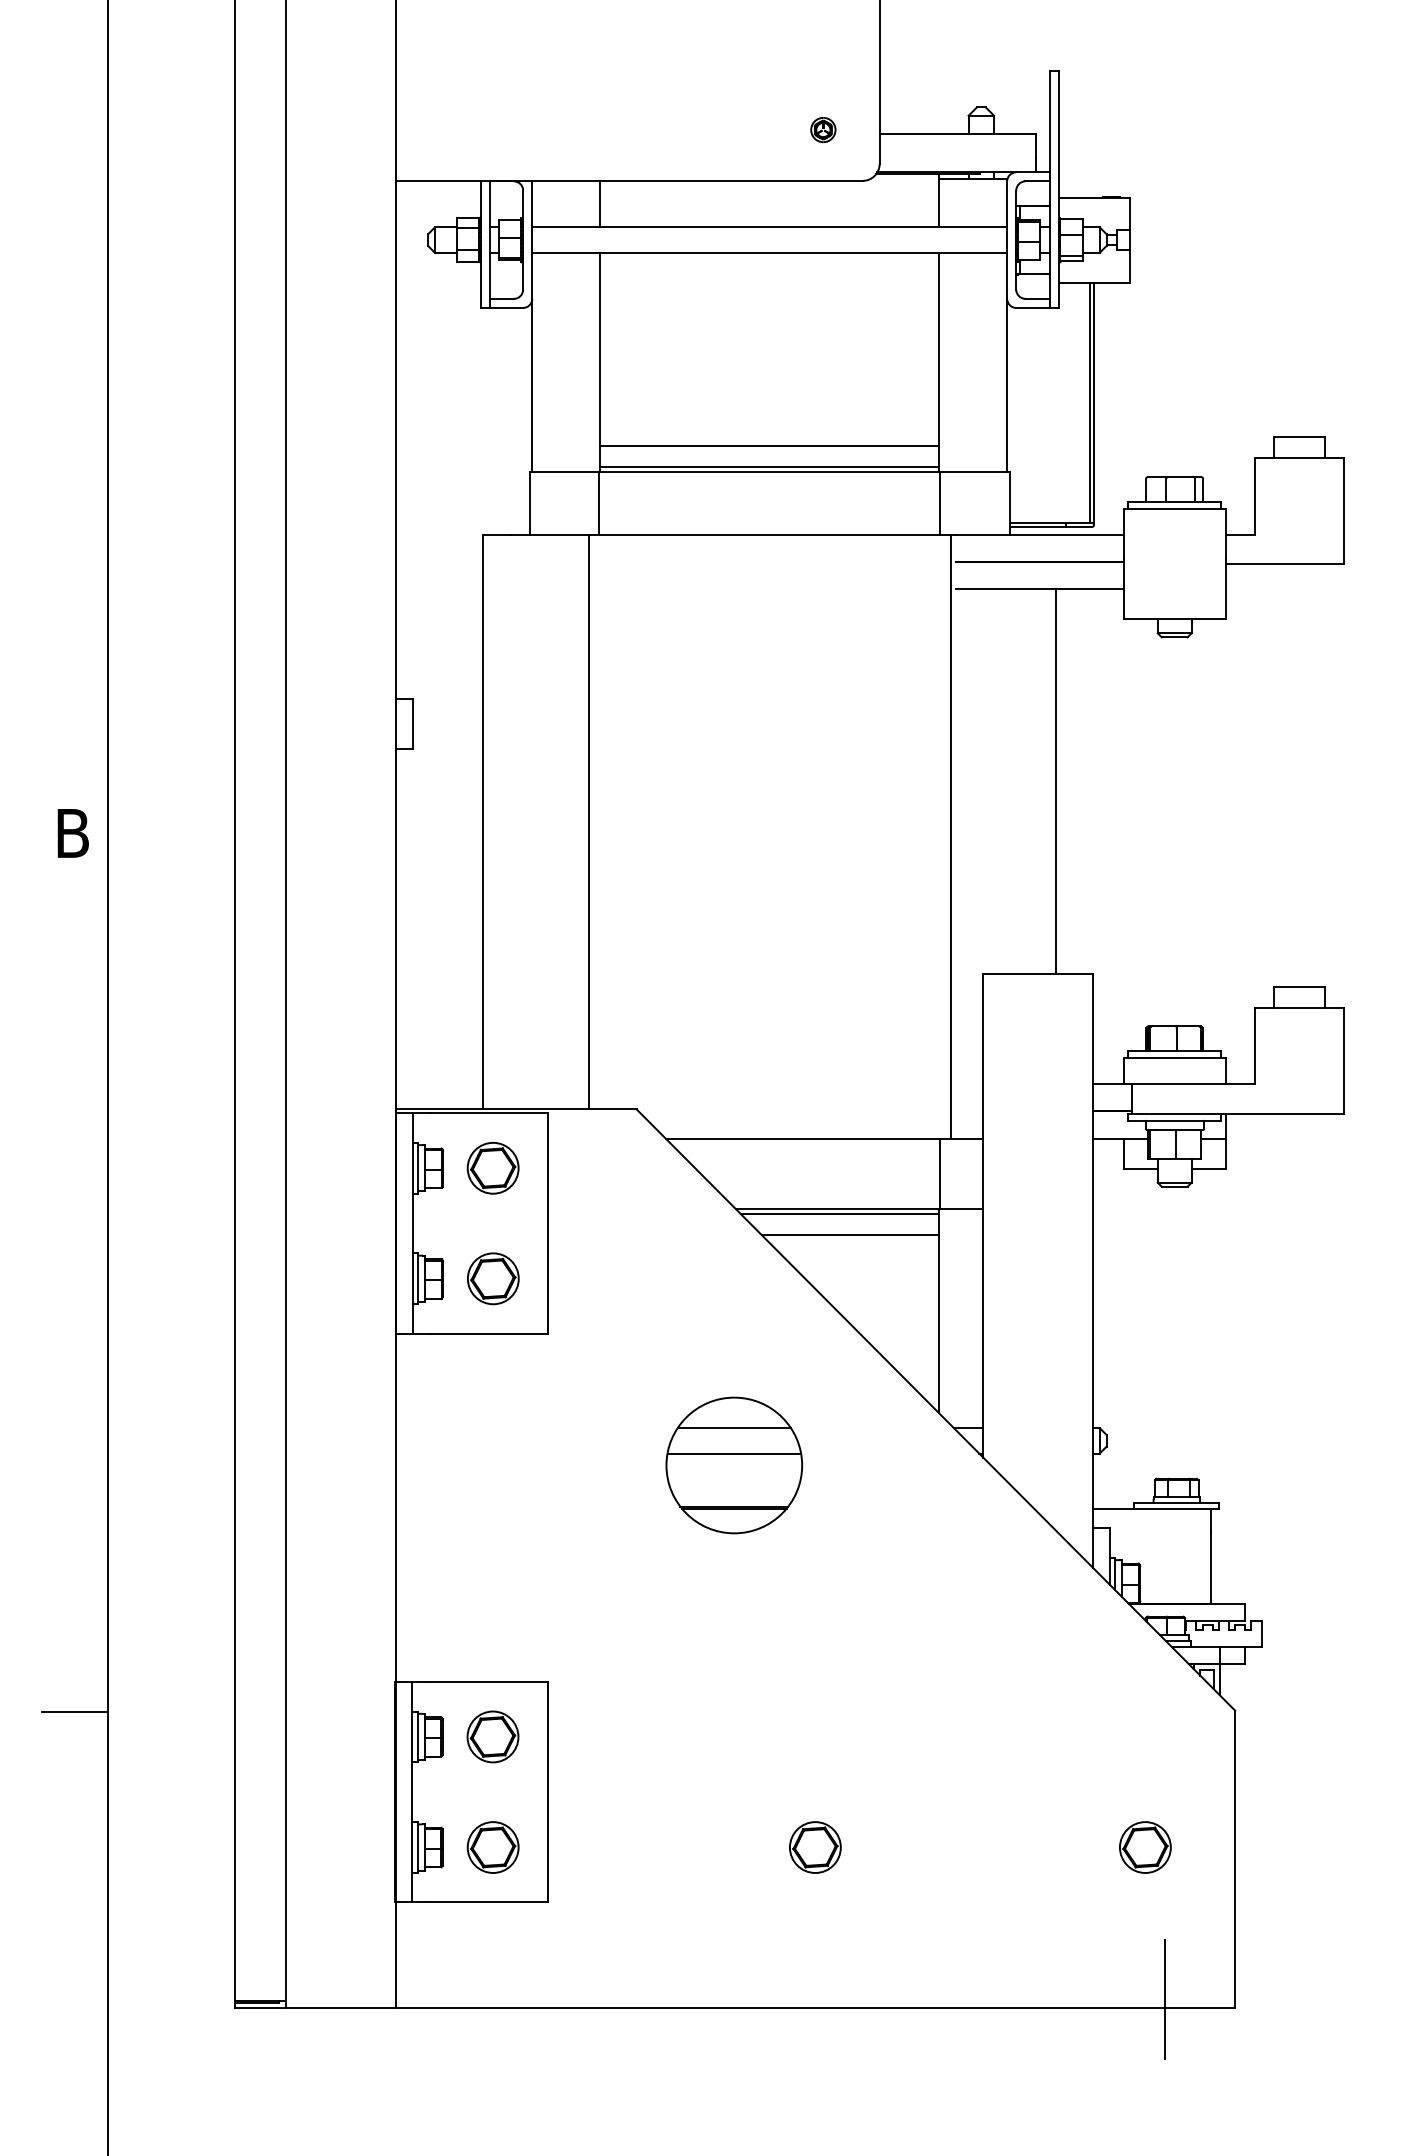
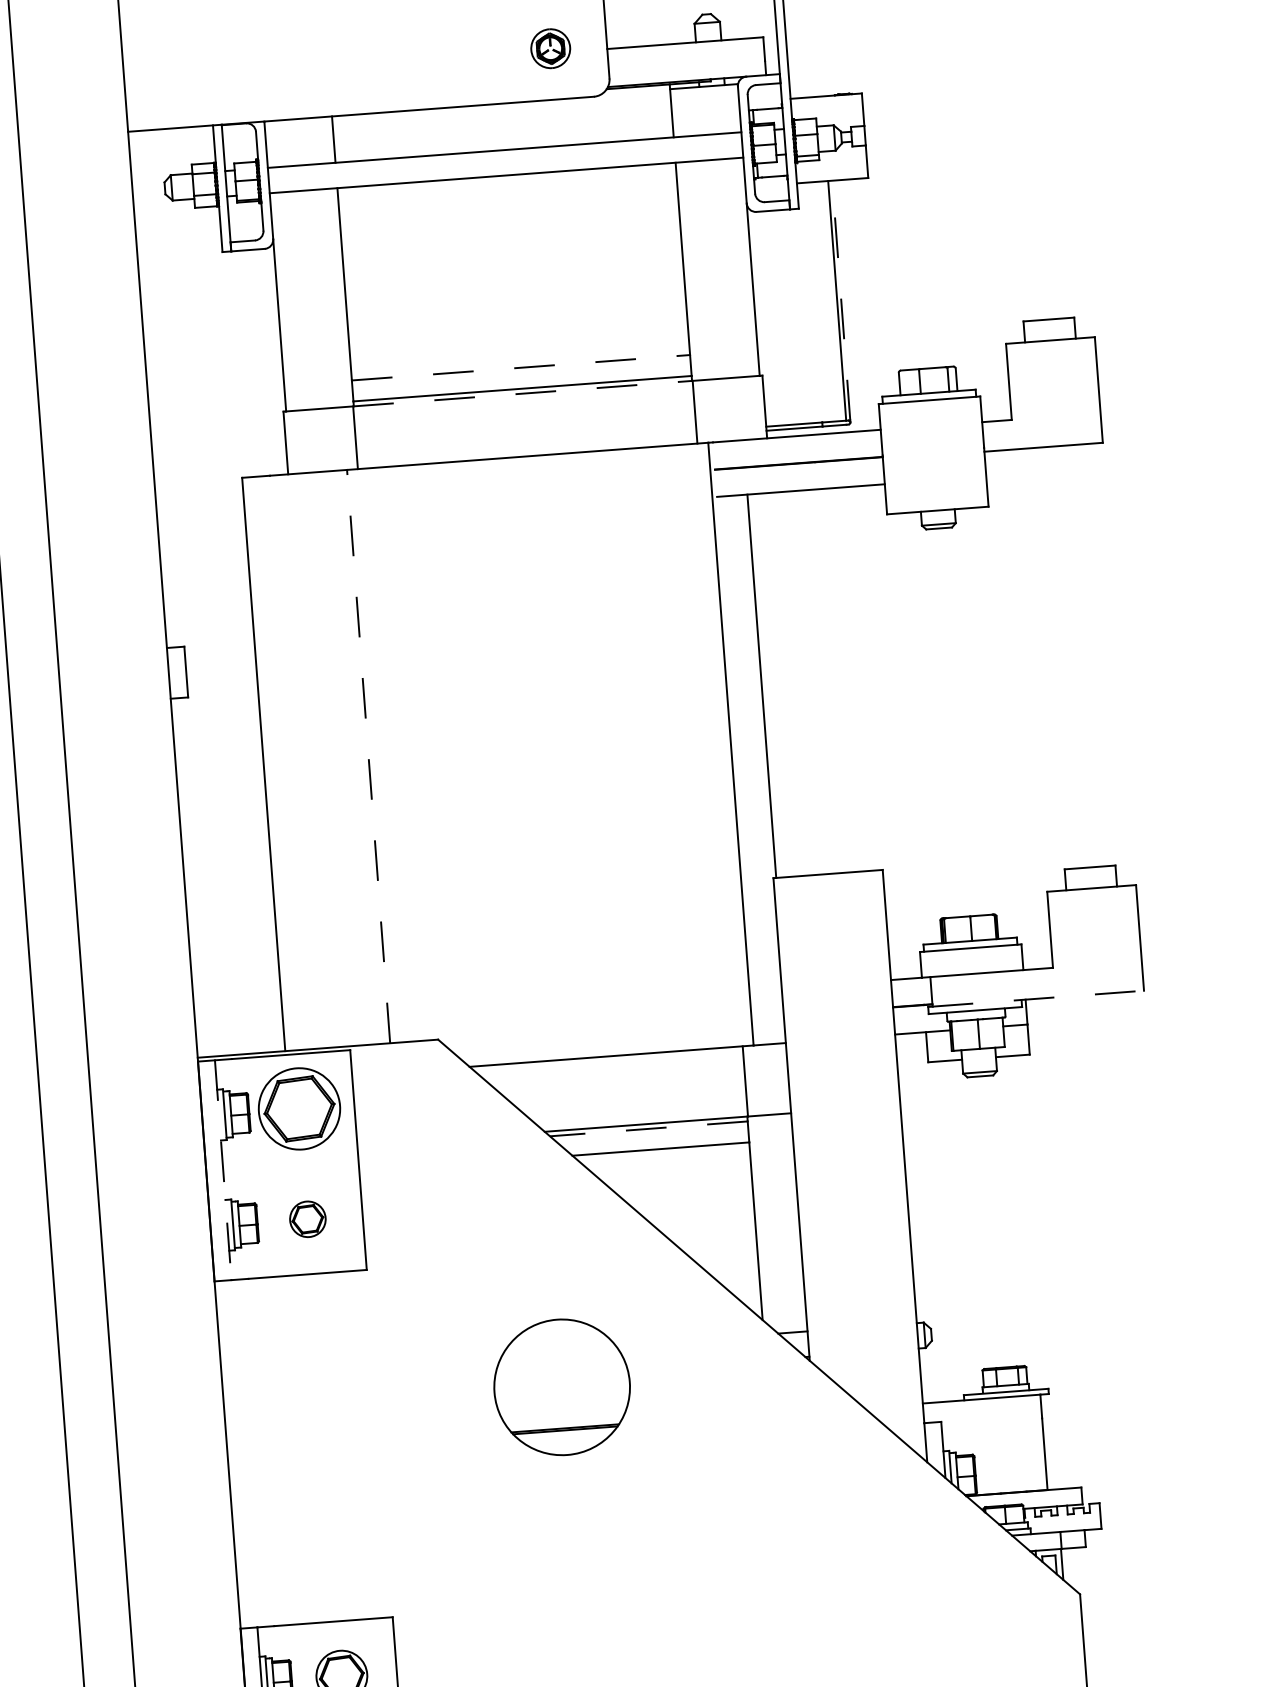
part: (823, 130) -> (551, 49), size x1.6
line: (1094, 402) -> (841, 300), solid -> dashed
line: (769, 445) -> (520, 367), solid -> dashed
line: (770, 471) -> (523, 393), solid -> dashed
line: (1055, 781) -> (761, 686), moved
line: (588, 821) -> (368, 756), solid -> dashed
line: (1238, 1113) -> (1038, 998), solid -> dashed
part: (492, 1168) -> (298, 1109), size x1.6
line: (839, 1214) -> (648, 1129), solid -> dashed
line: (412, 1224) -> (223, 1171), solid -> dashed
part: (493, 1278) -> (308, 1218), size x0.7
line: (733, 1428) -> (558, 1350), removed
line: (734, 1453) -> (561, 1375), removed

